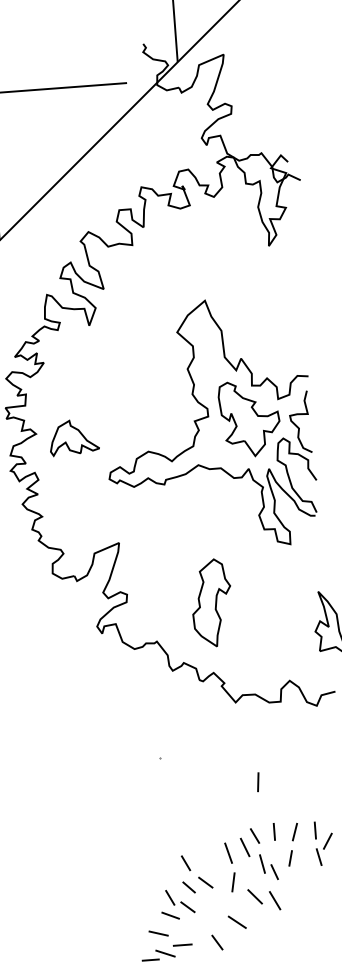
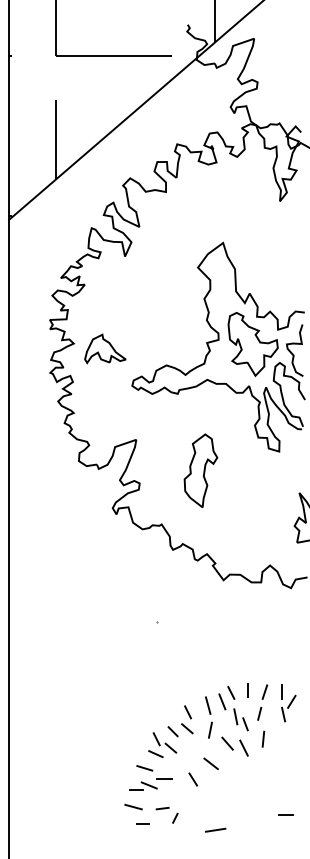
part: (211, 602) -> (200, 470), moved
line: (258, 781) -> (263, 738), moved
line: (185, 863) -> (187, 712), moved

